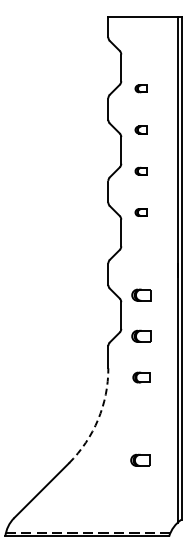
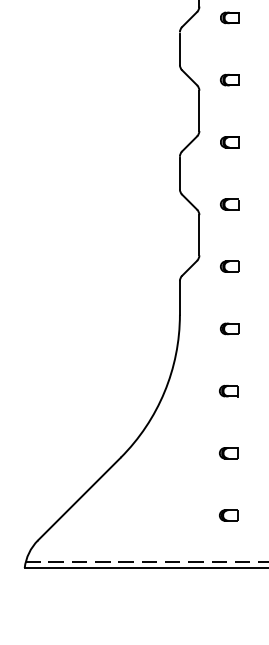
part: (140, 253) -> (228, 141), added
part: (140, 294) -> (228, 203), size x0.62
part: (140, 336) -> (228, 266), size x0.62
part: (140, 377) -> (228, 328), size x0.71
part: (140, 418) -> (228, 390), added
arc: (98, 419) -> (165, 391), dashed -> solid
part: (140, 459) -> (228, 452), size x0.62
part: (140, 501) -> (228, 515), added

